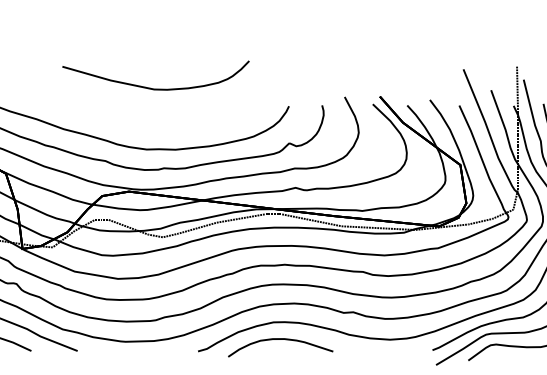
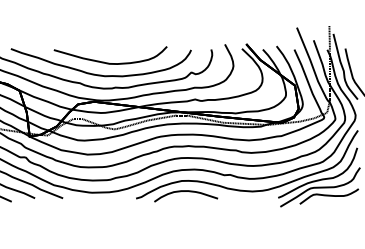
part: (154, 87) -> (109, 62), moved

